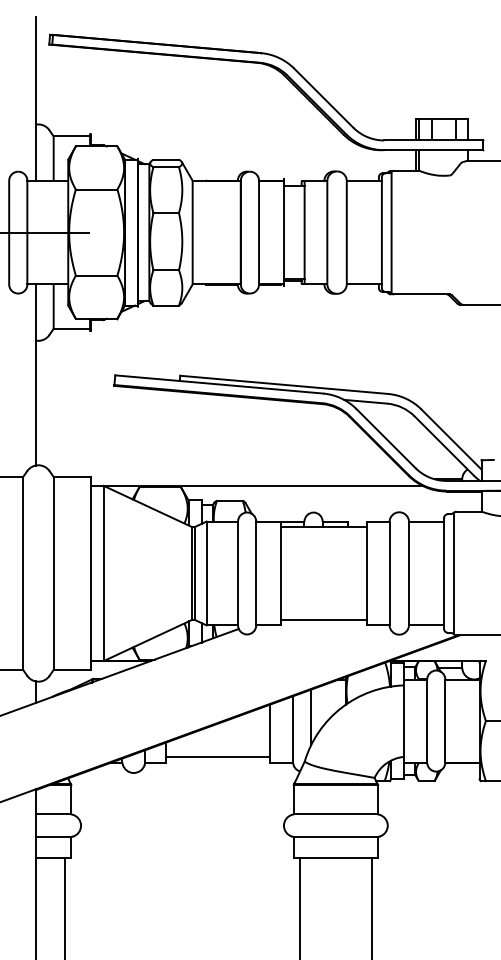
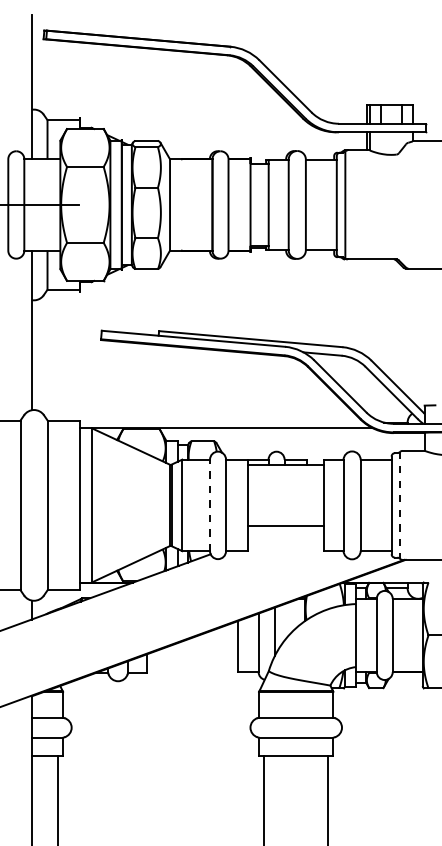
line: (238, 573) -> (210, 505), solid -> dashed
line: (453, 573) -> (399, 505), solid -> dashed
line: (323, 619) -> (285, 525), moved
line: (217, 757) -> (191, 667), removed

